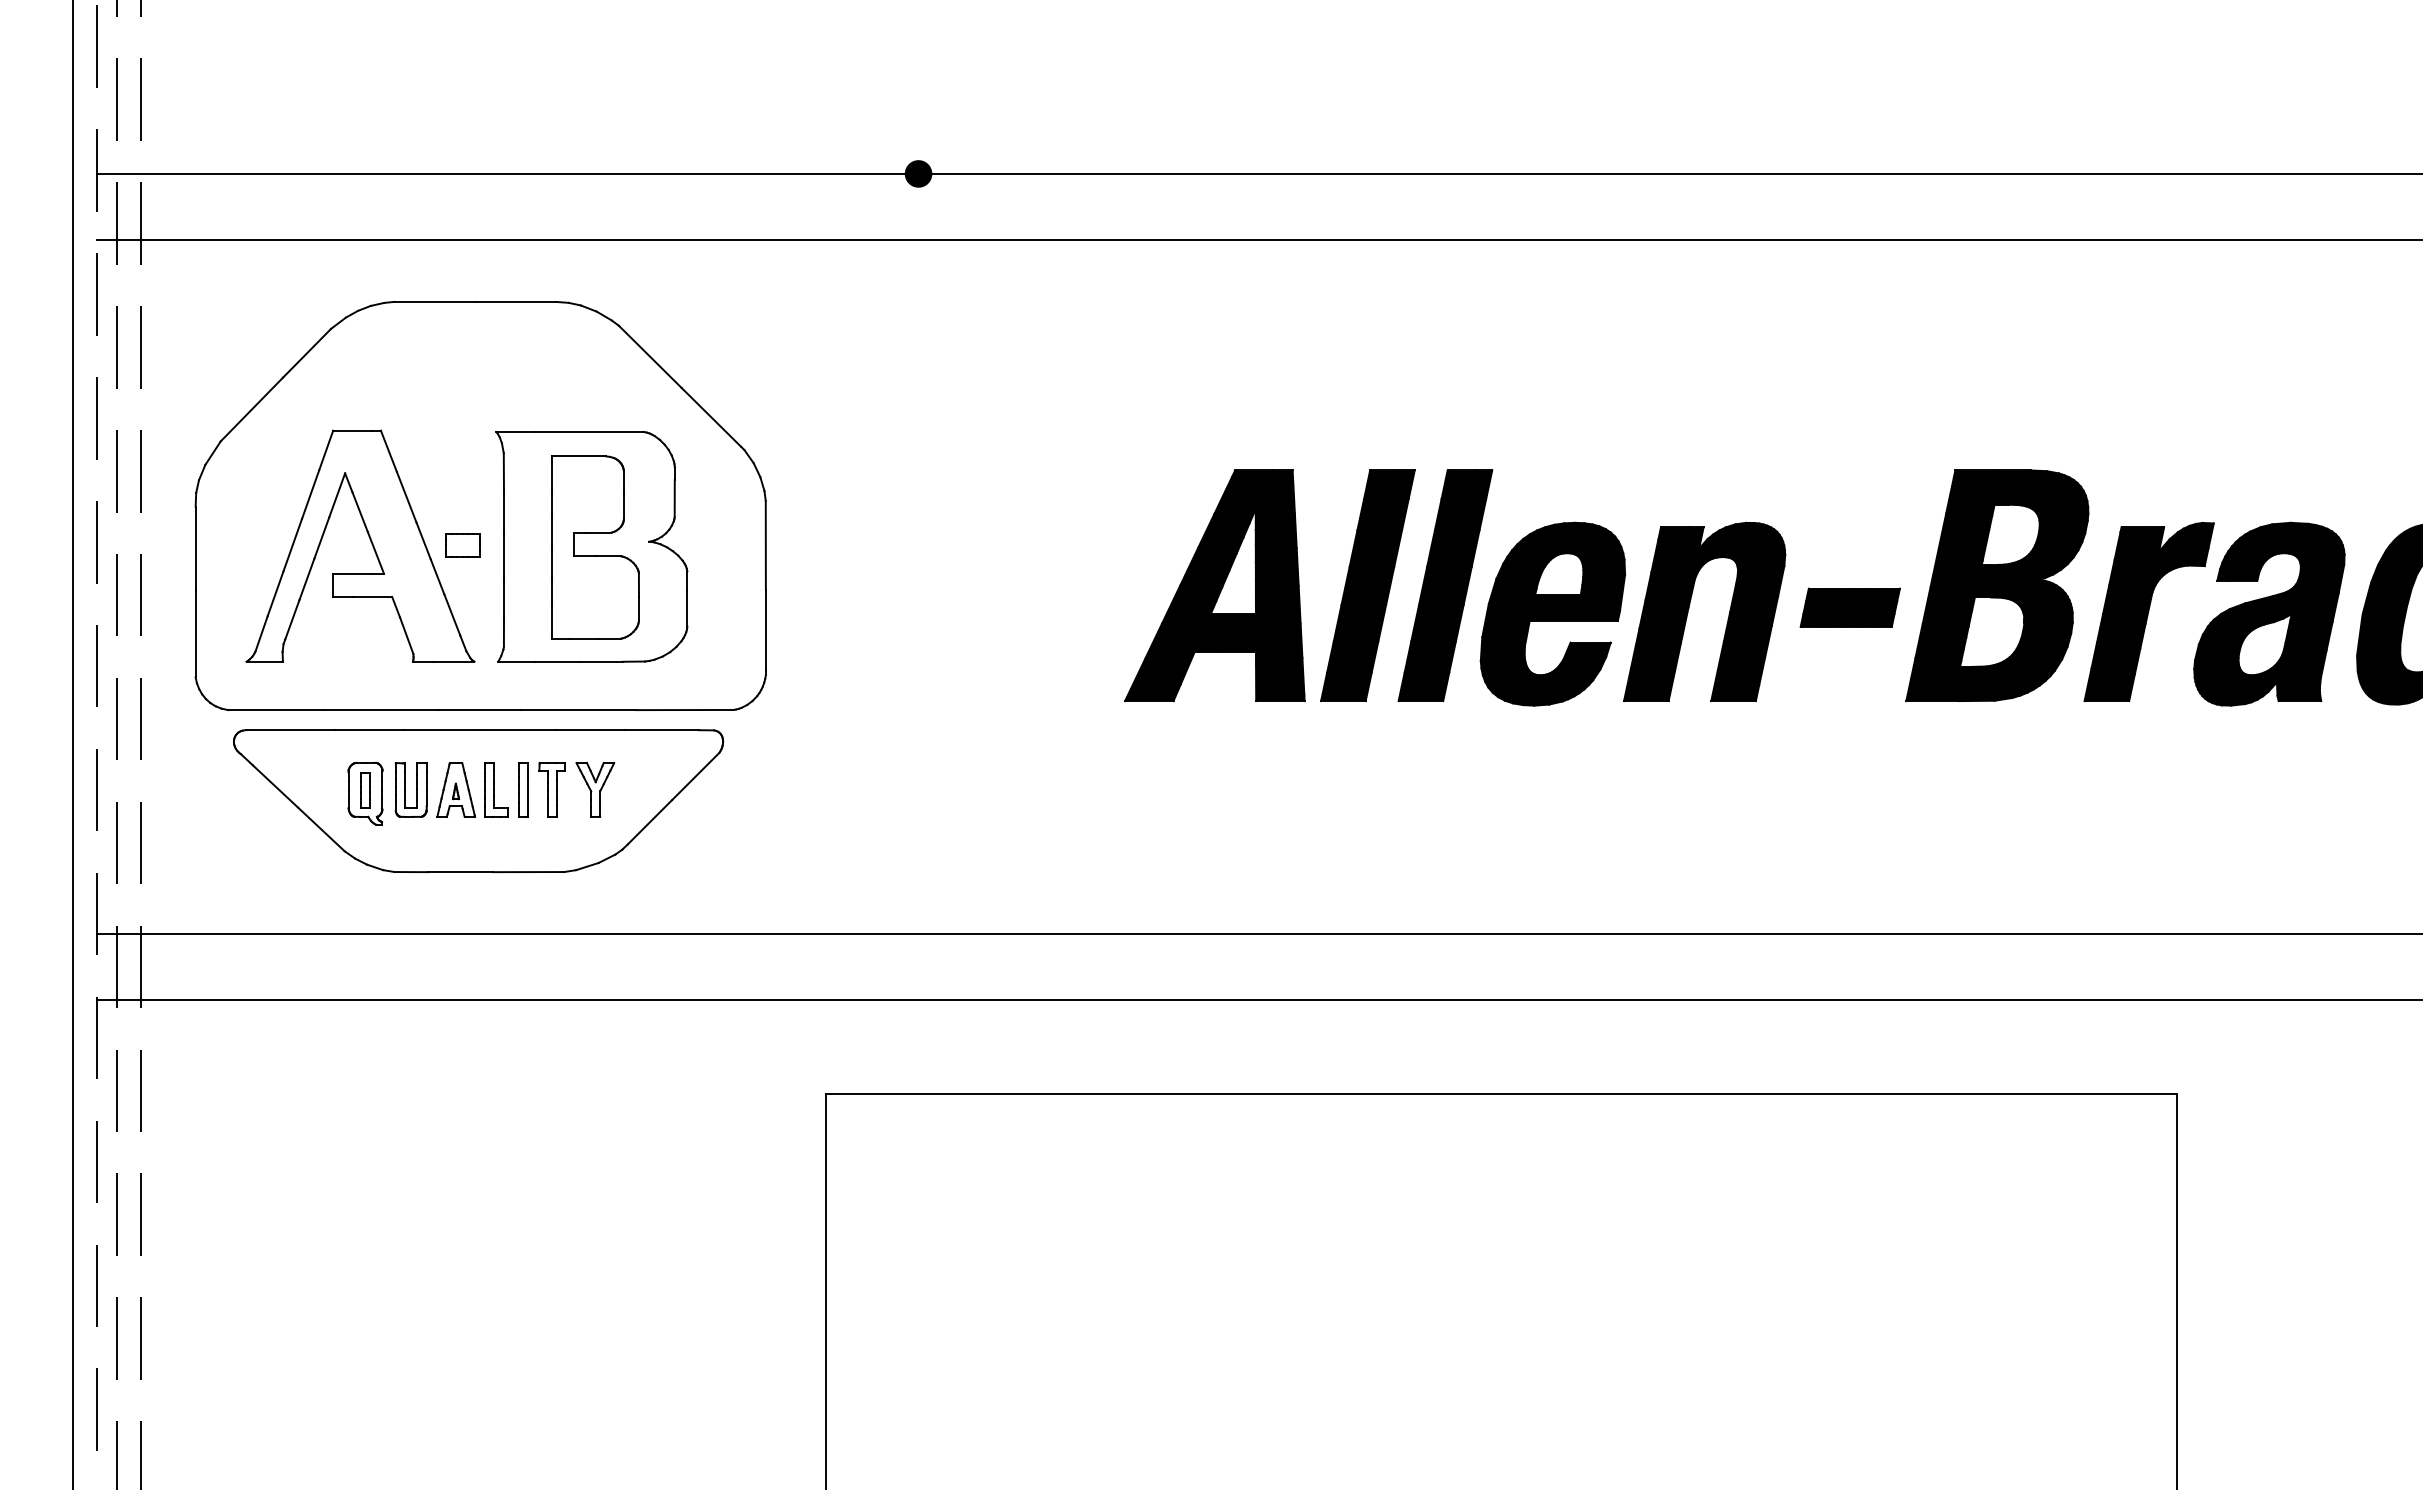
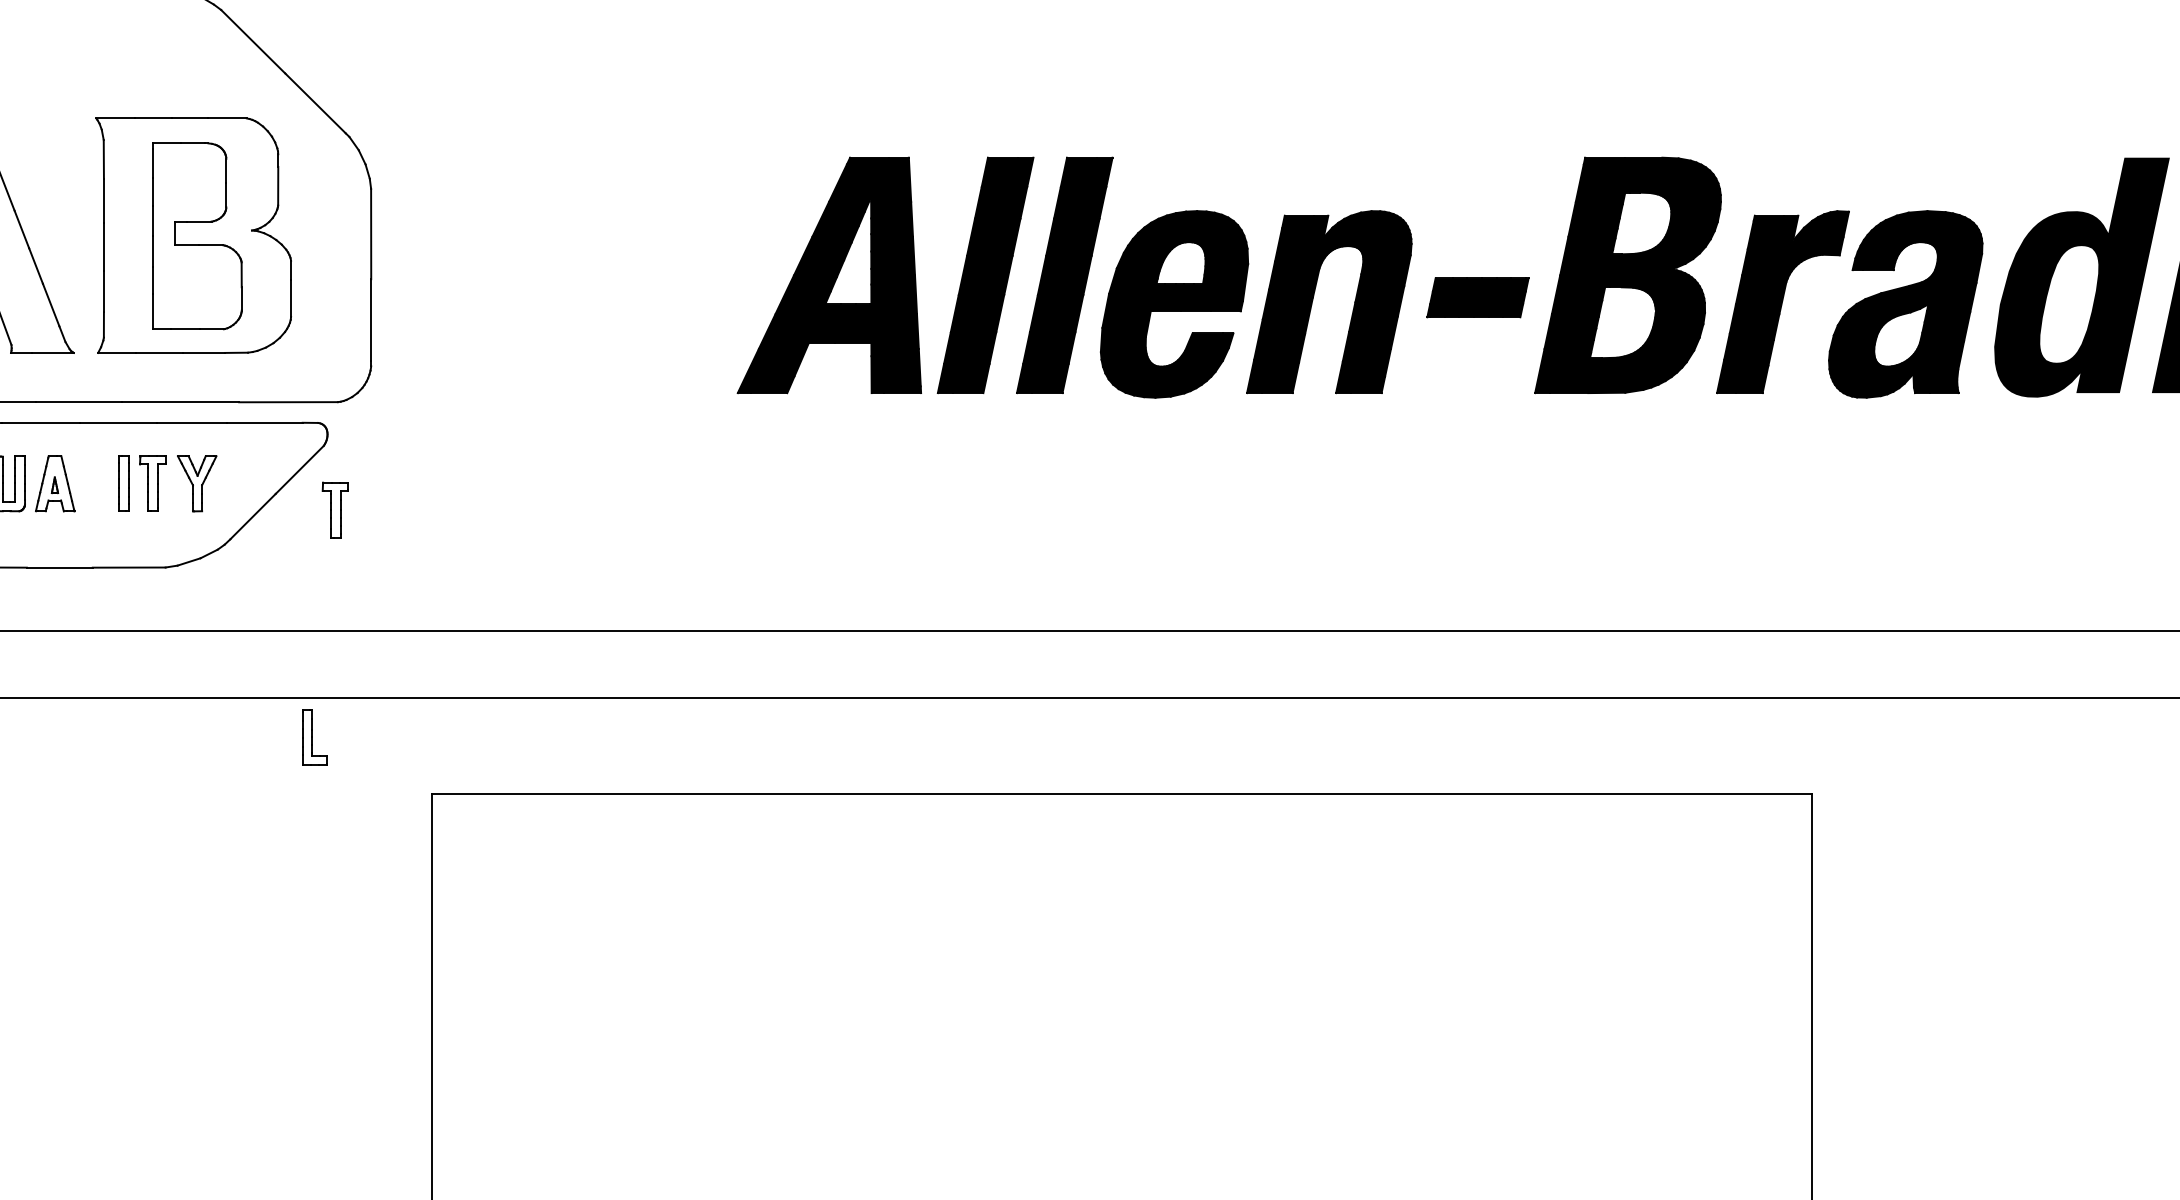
part: (462, 545) -> (61, 234), removed
part: (496, 789) -> (314, 737), moved
part: (730, 815) -> (335, 509), added

